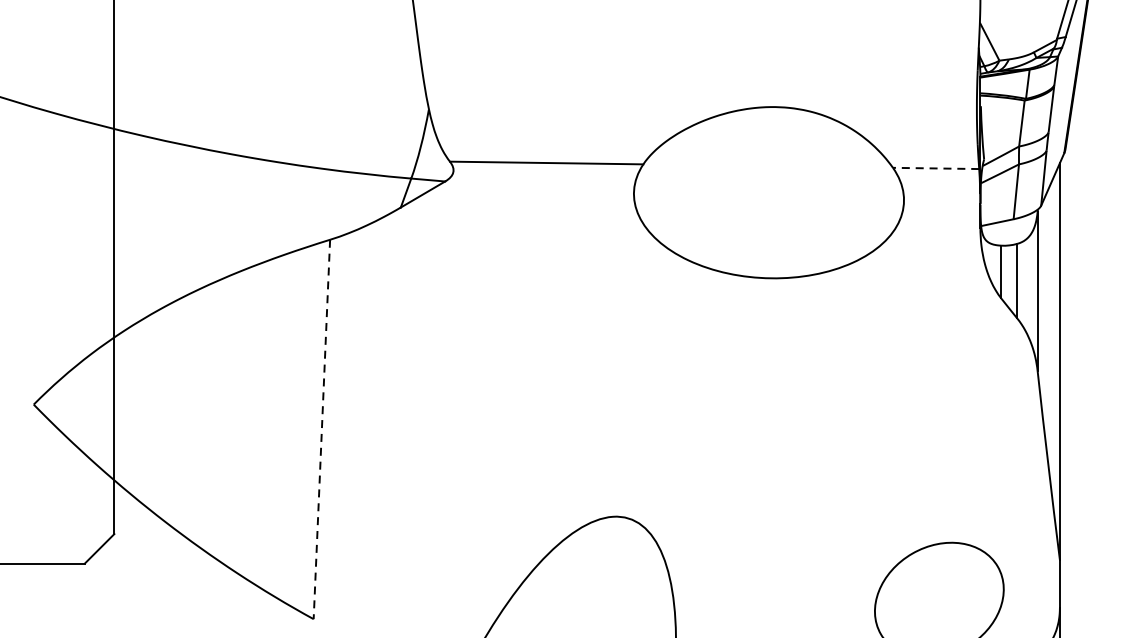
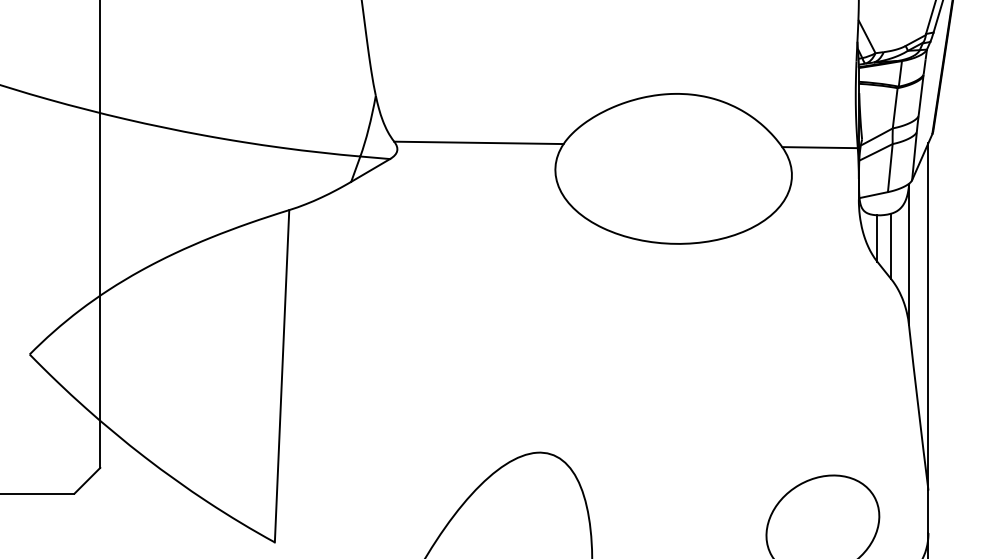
line: (936, 168) -> (820, 147), dashed -> solid
line: (322, 429) -> (282, 376), dashed -> solid

